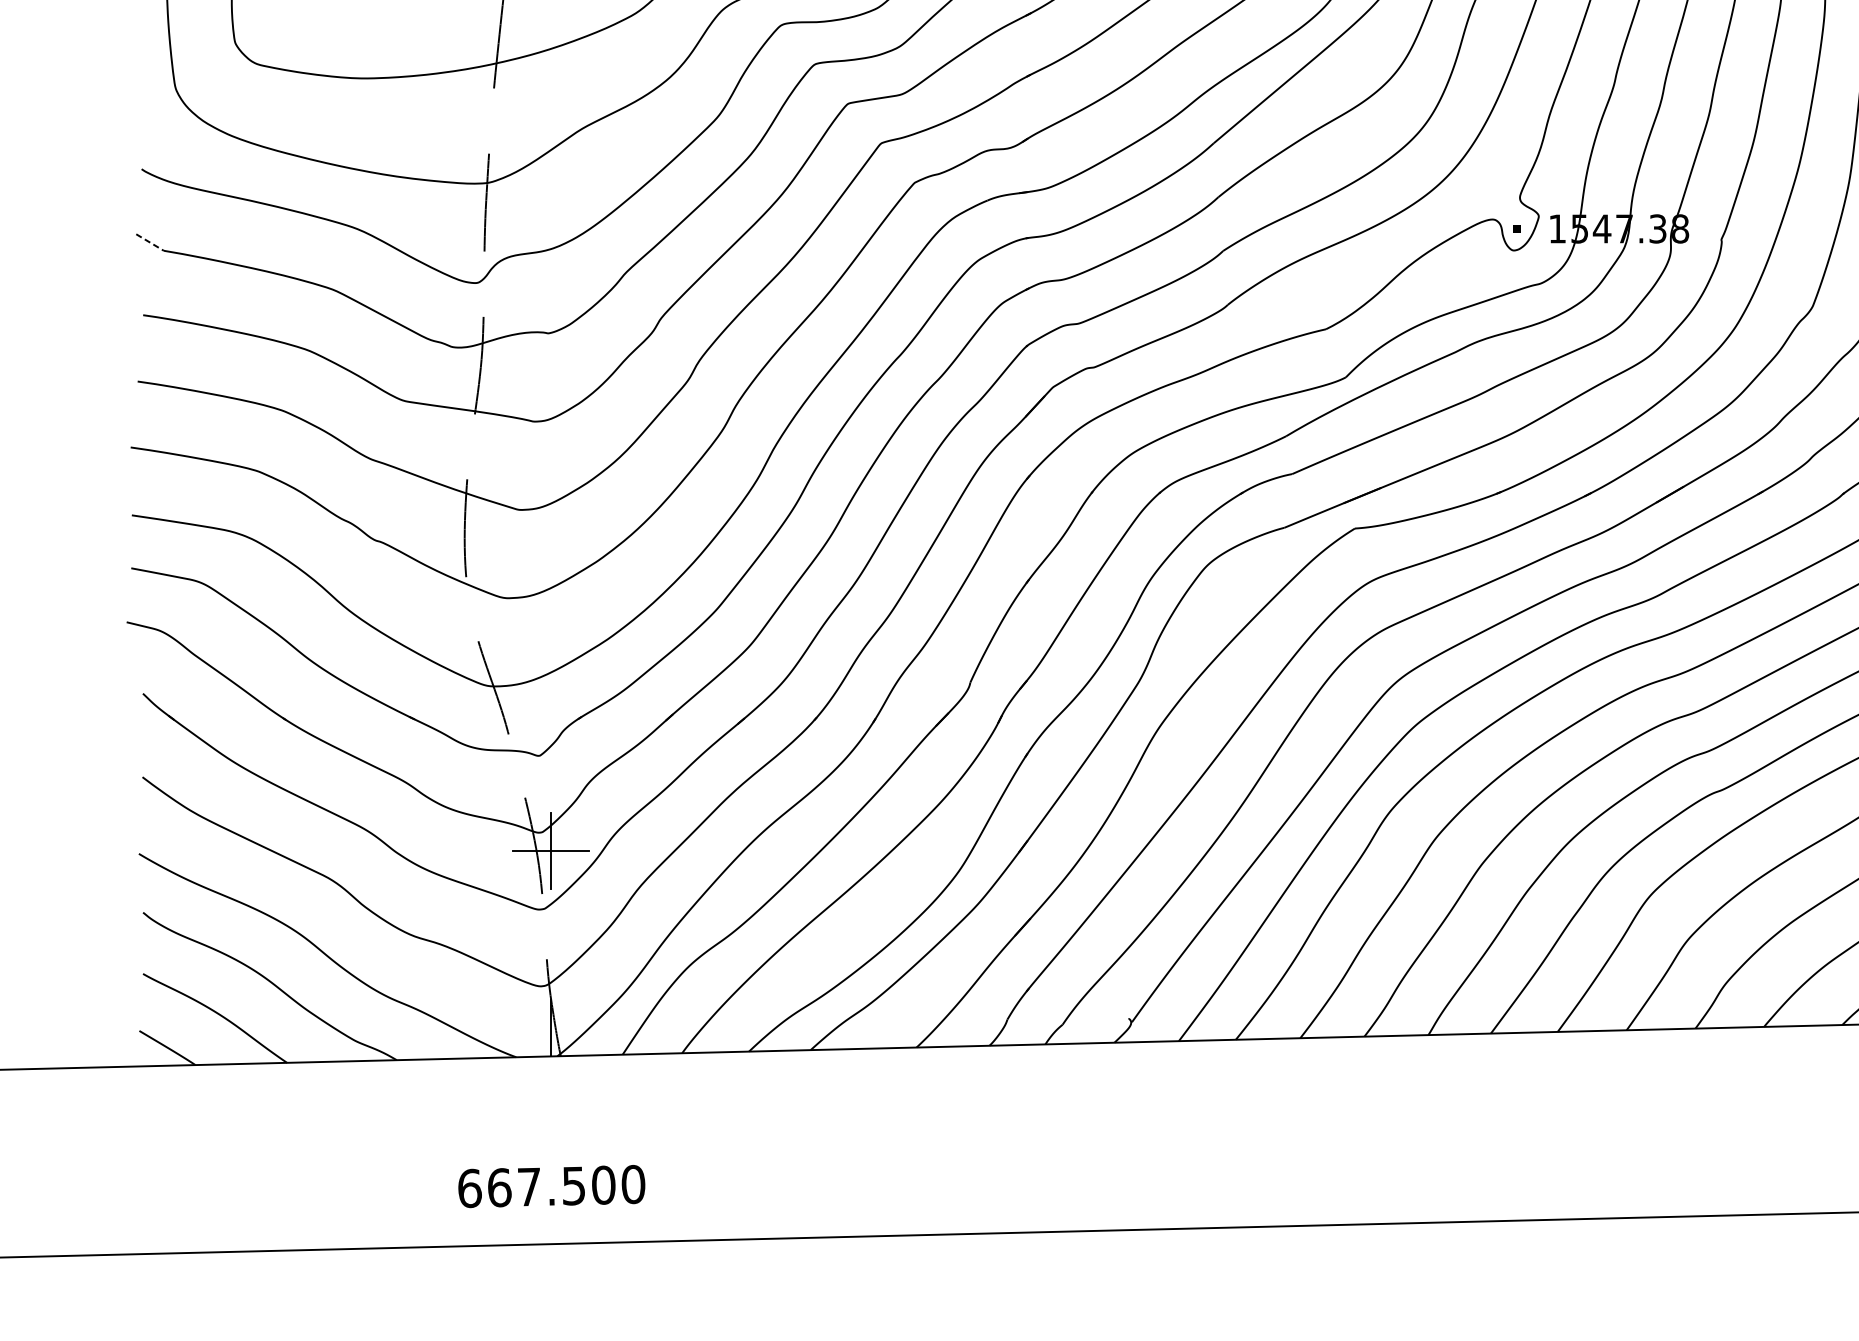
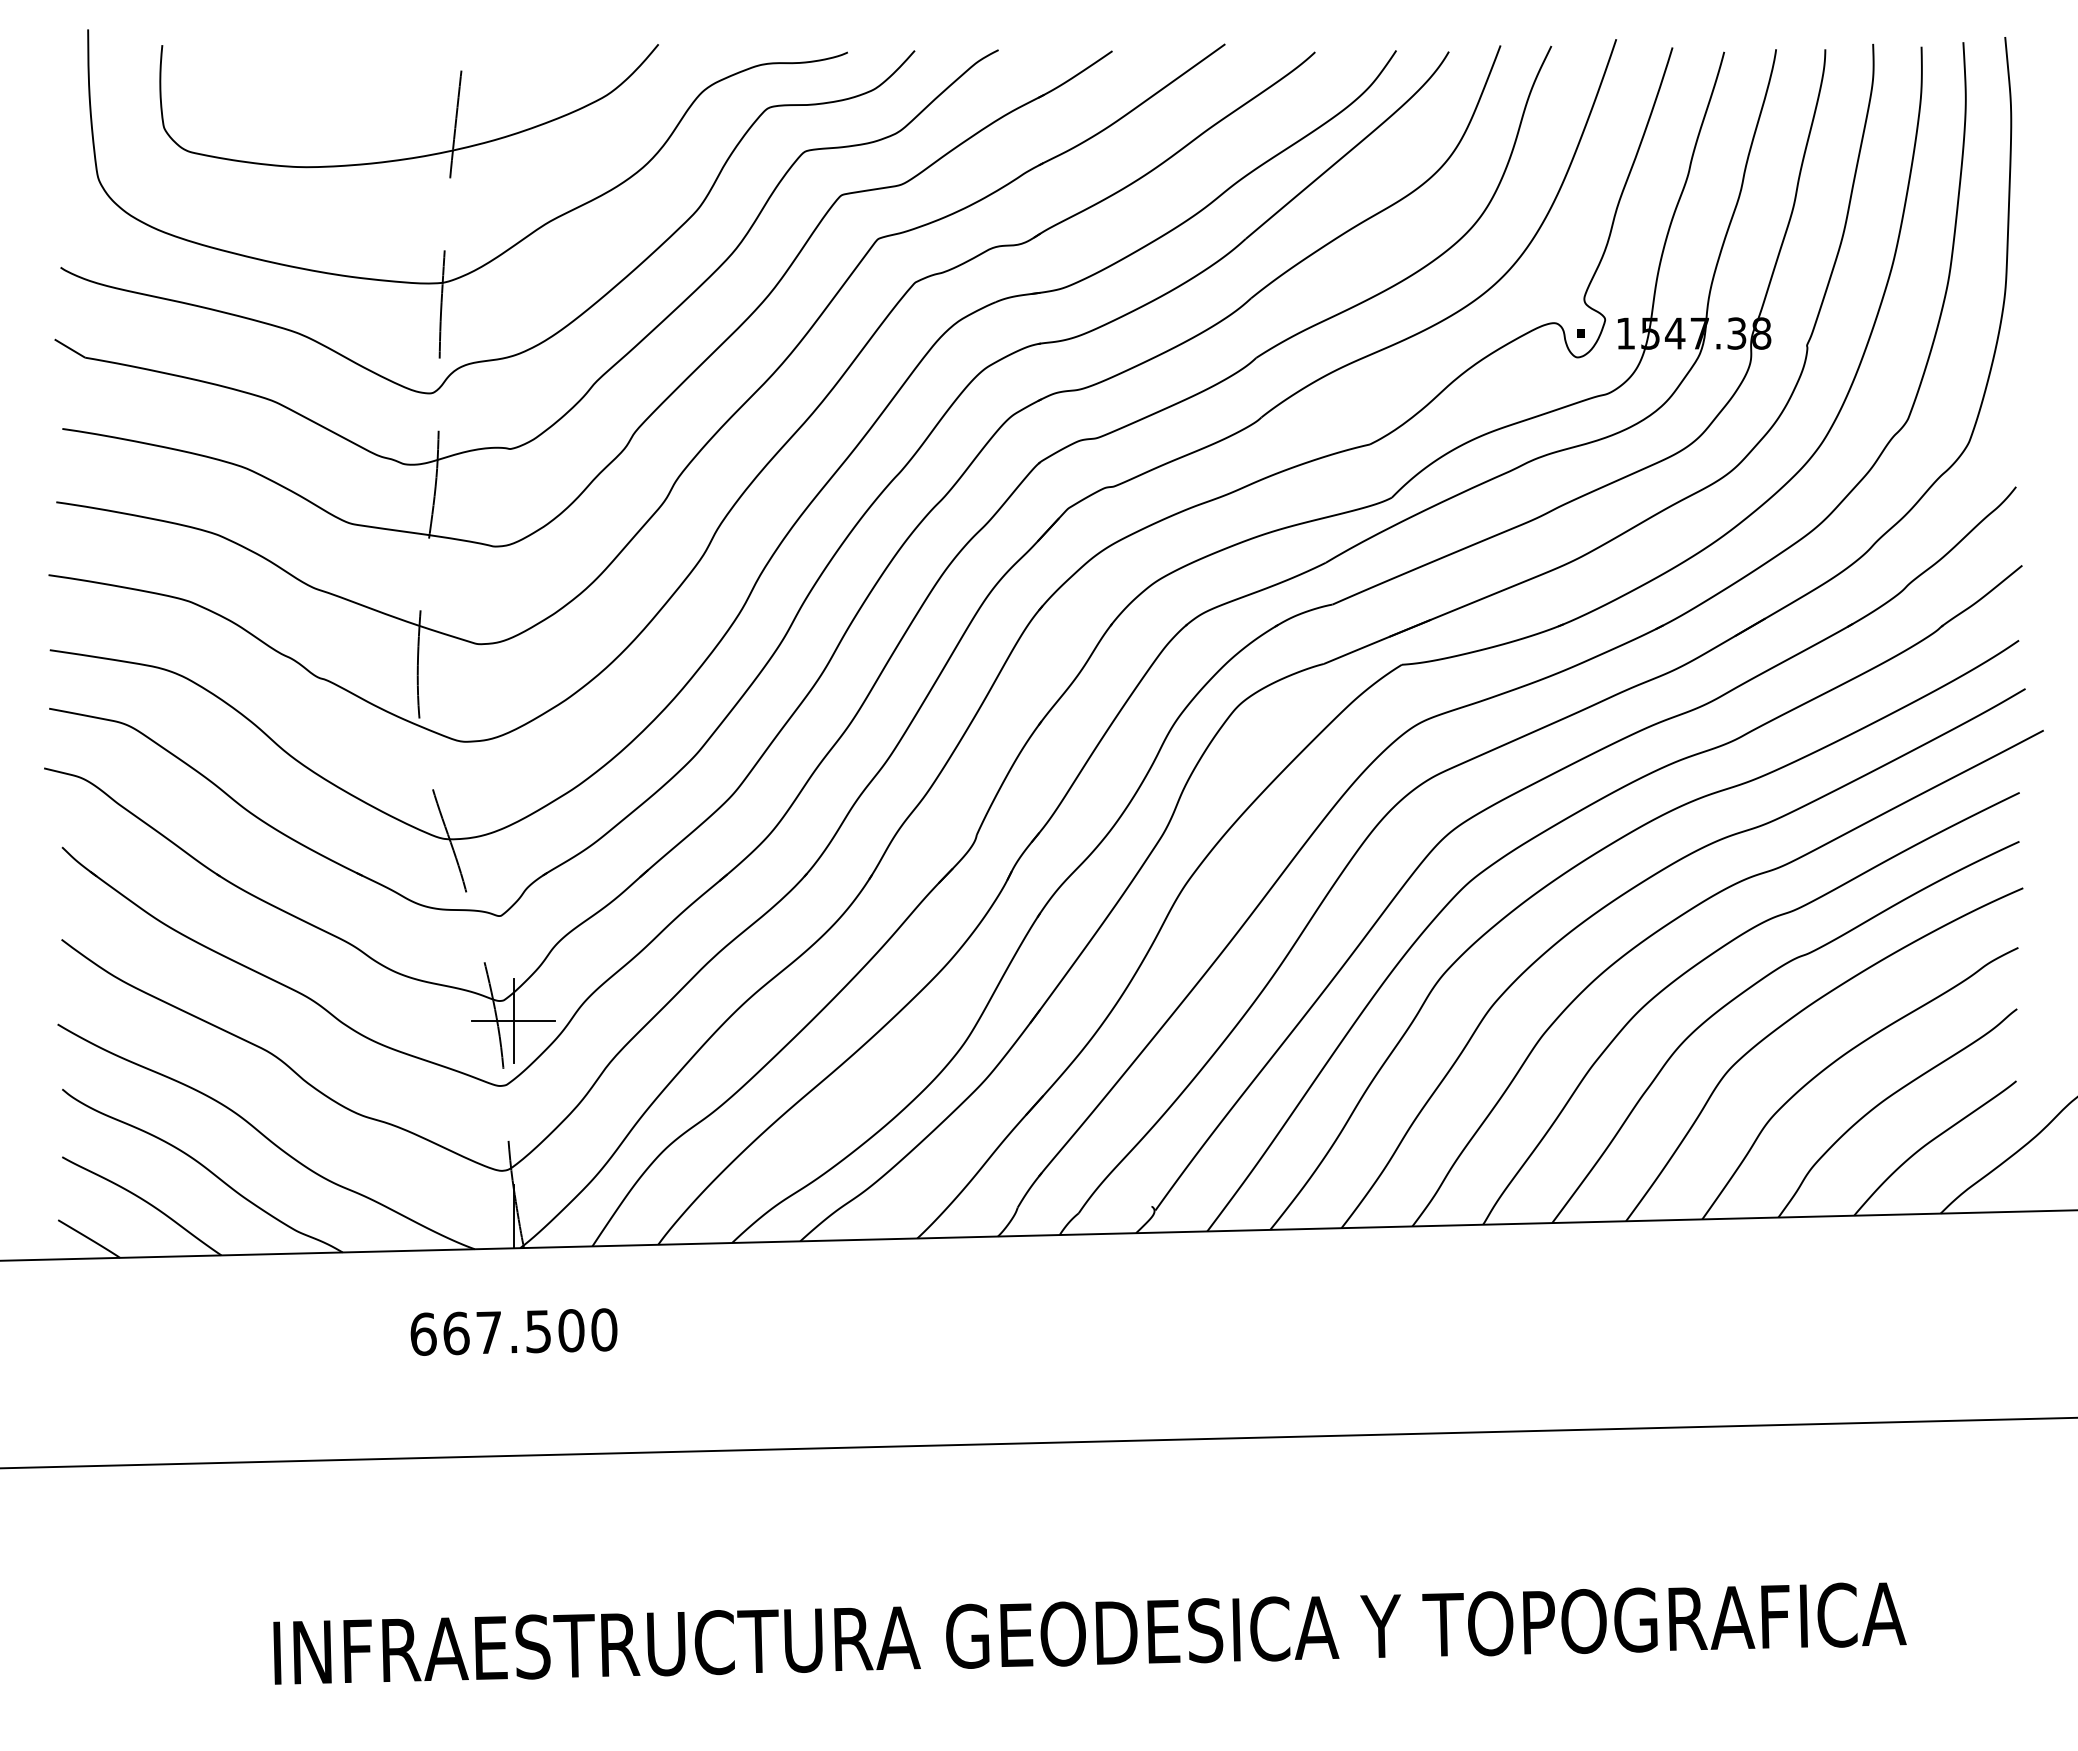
line: (149, 242) -> (69, 348), dashed -> solid
text: (551, 1185) -> (513, 1331), moved

